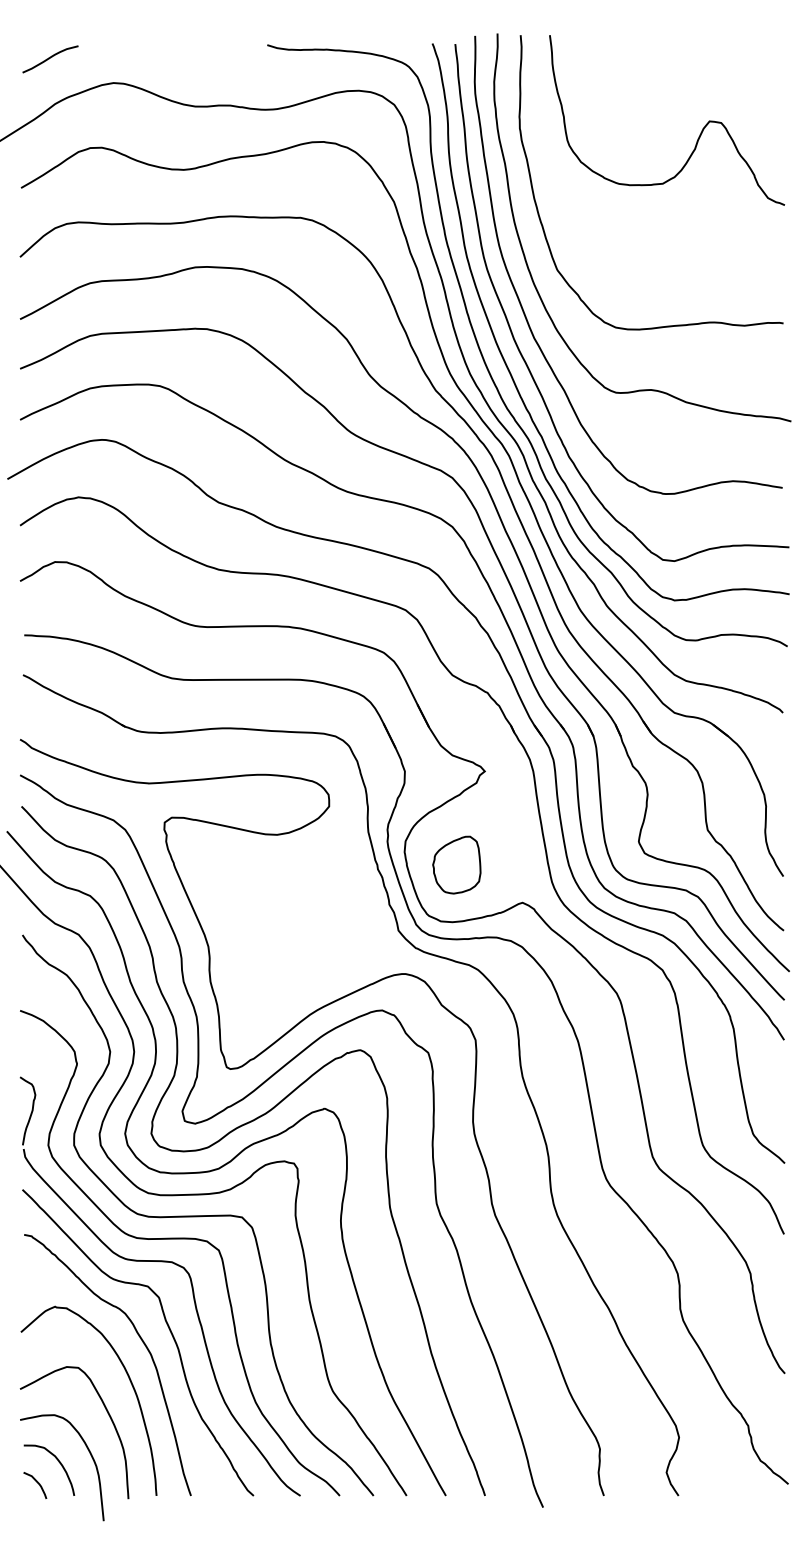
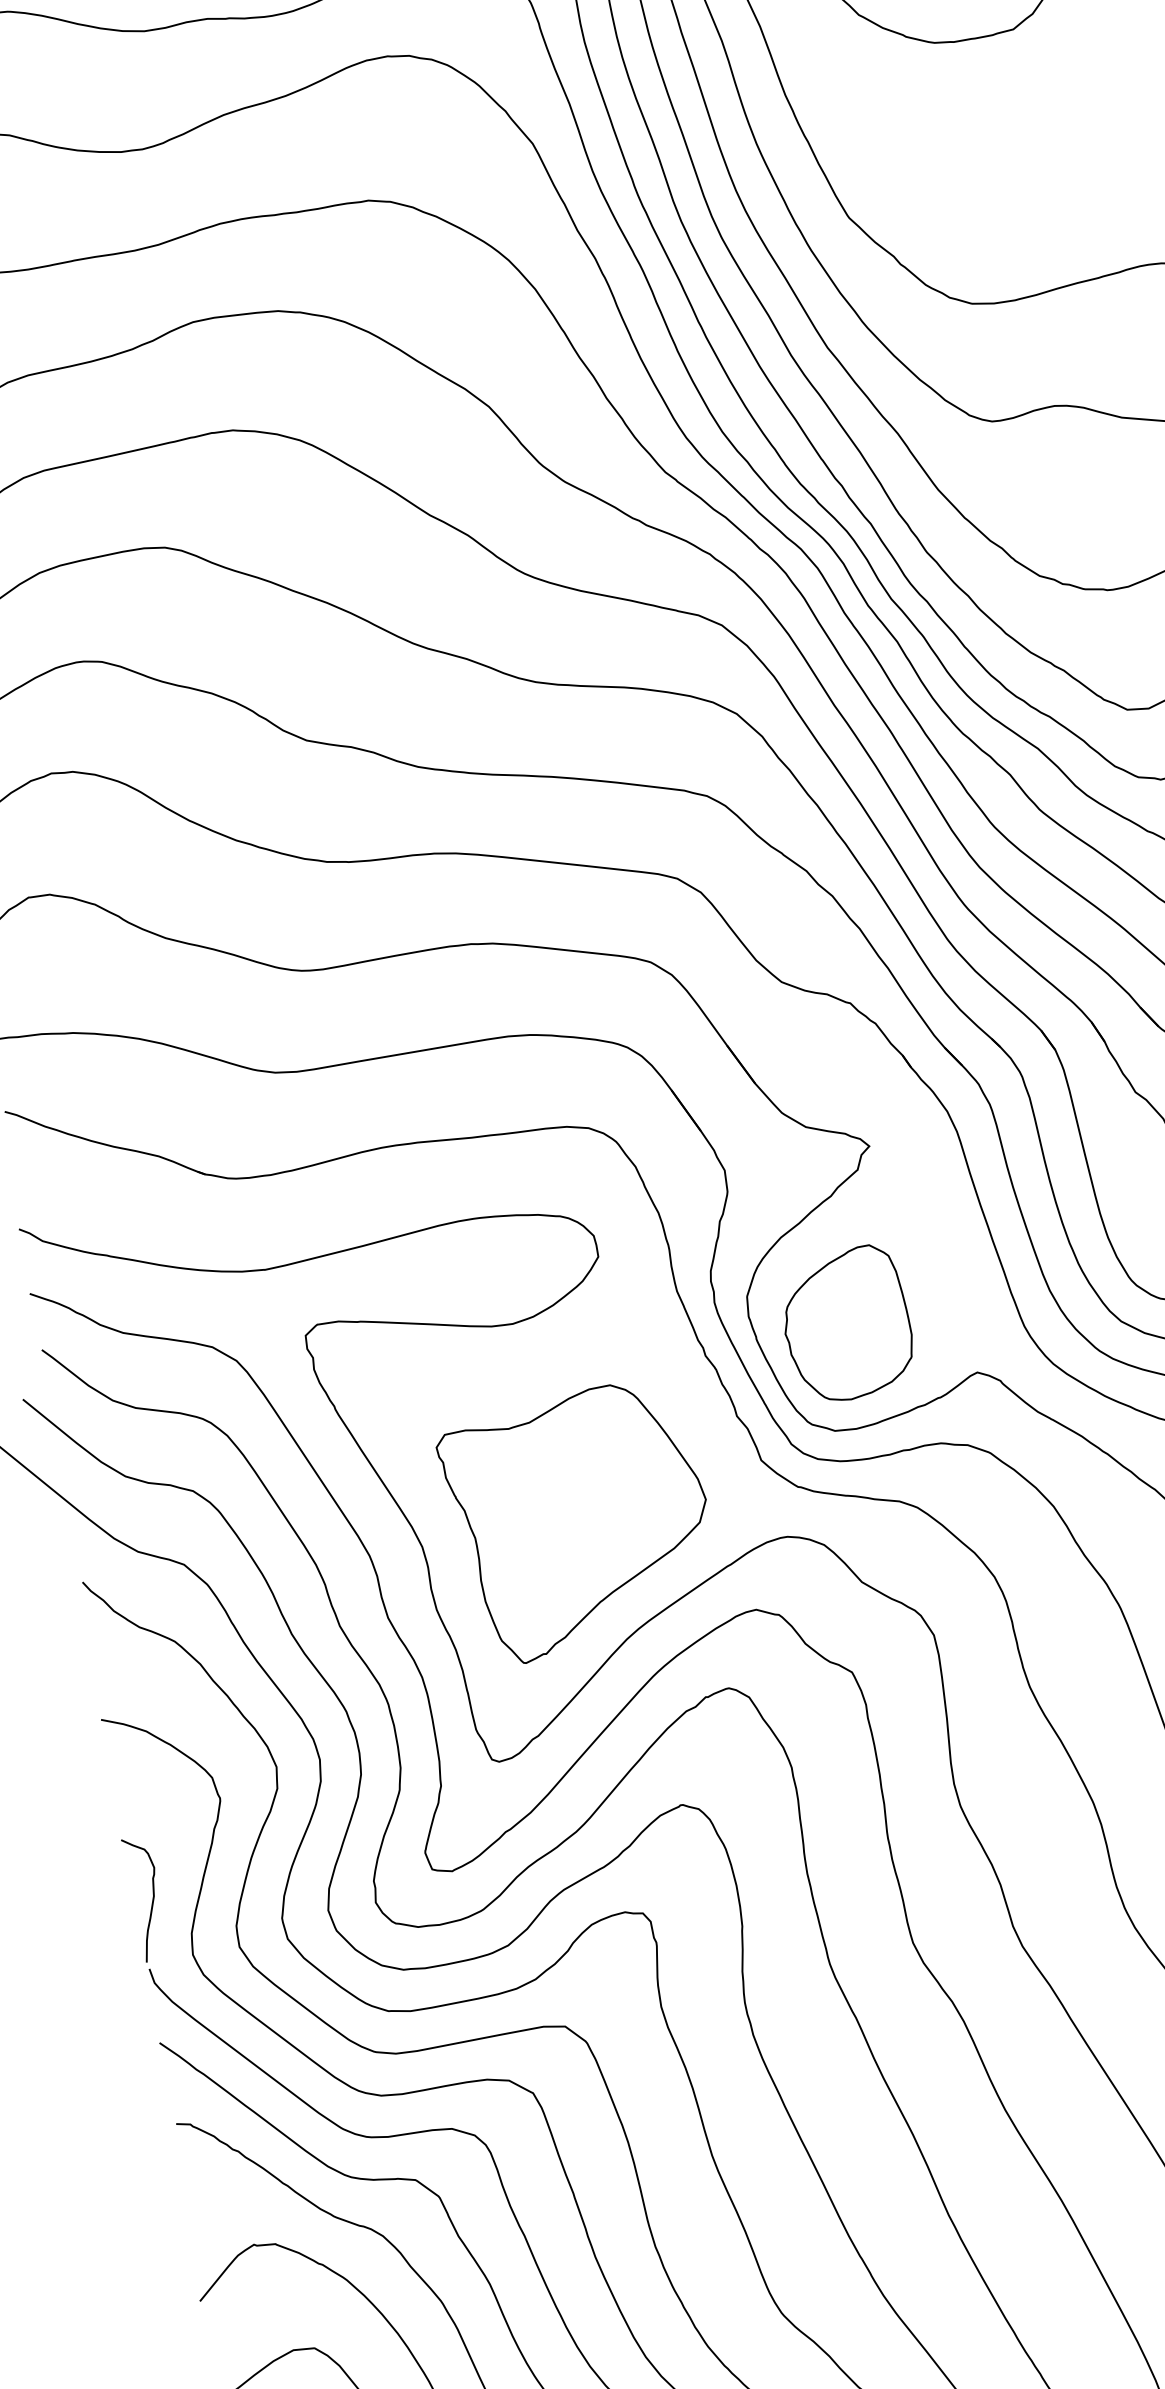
part: (456, 864) -> (846, 1323), size x1.43
part: (295, 947) -> (580, 1522), added

